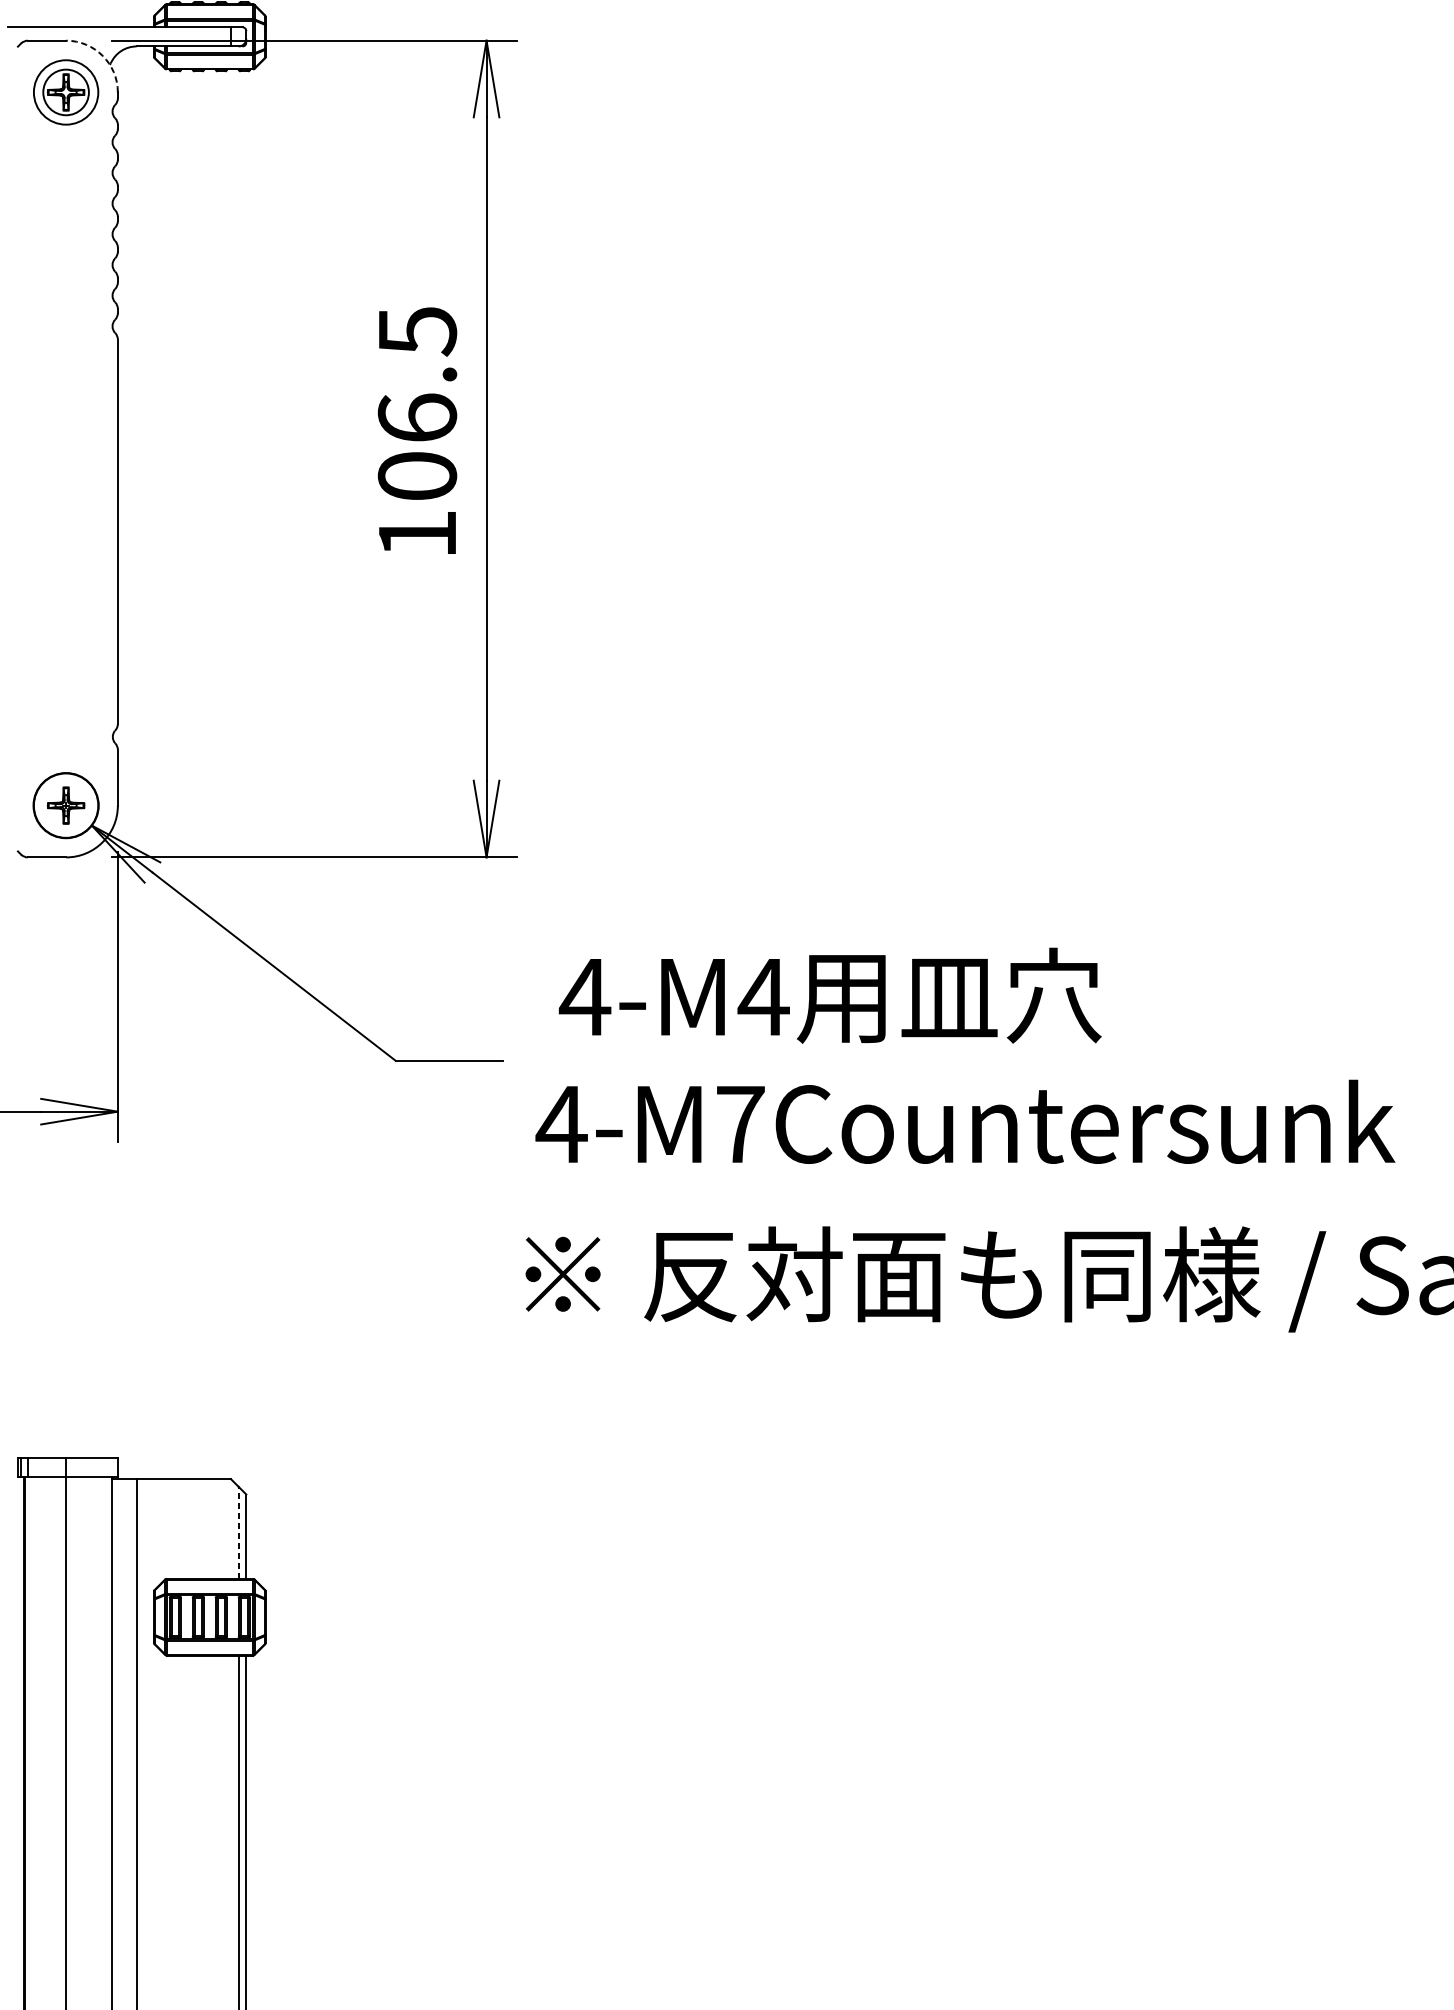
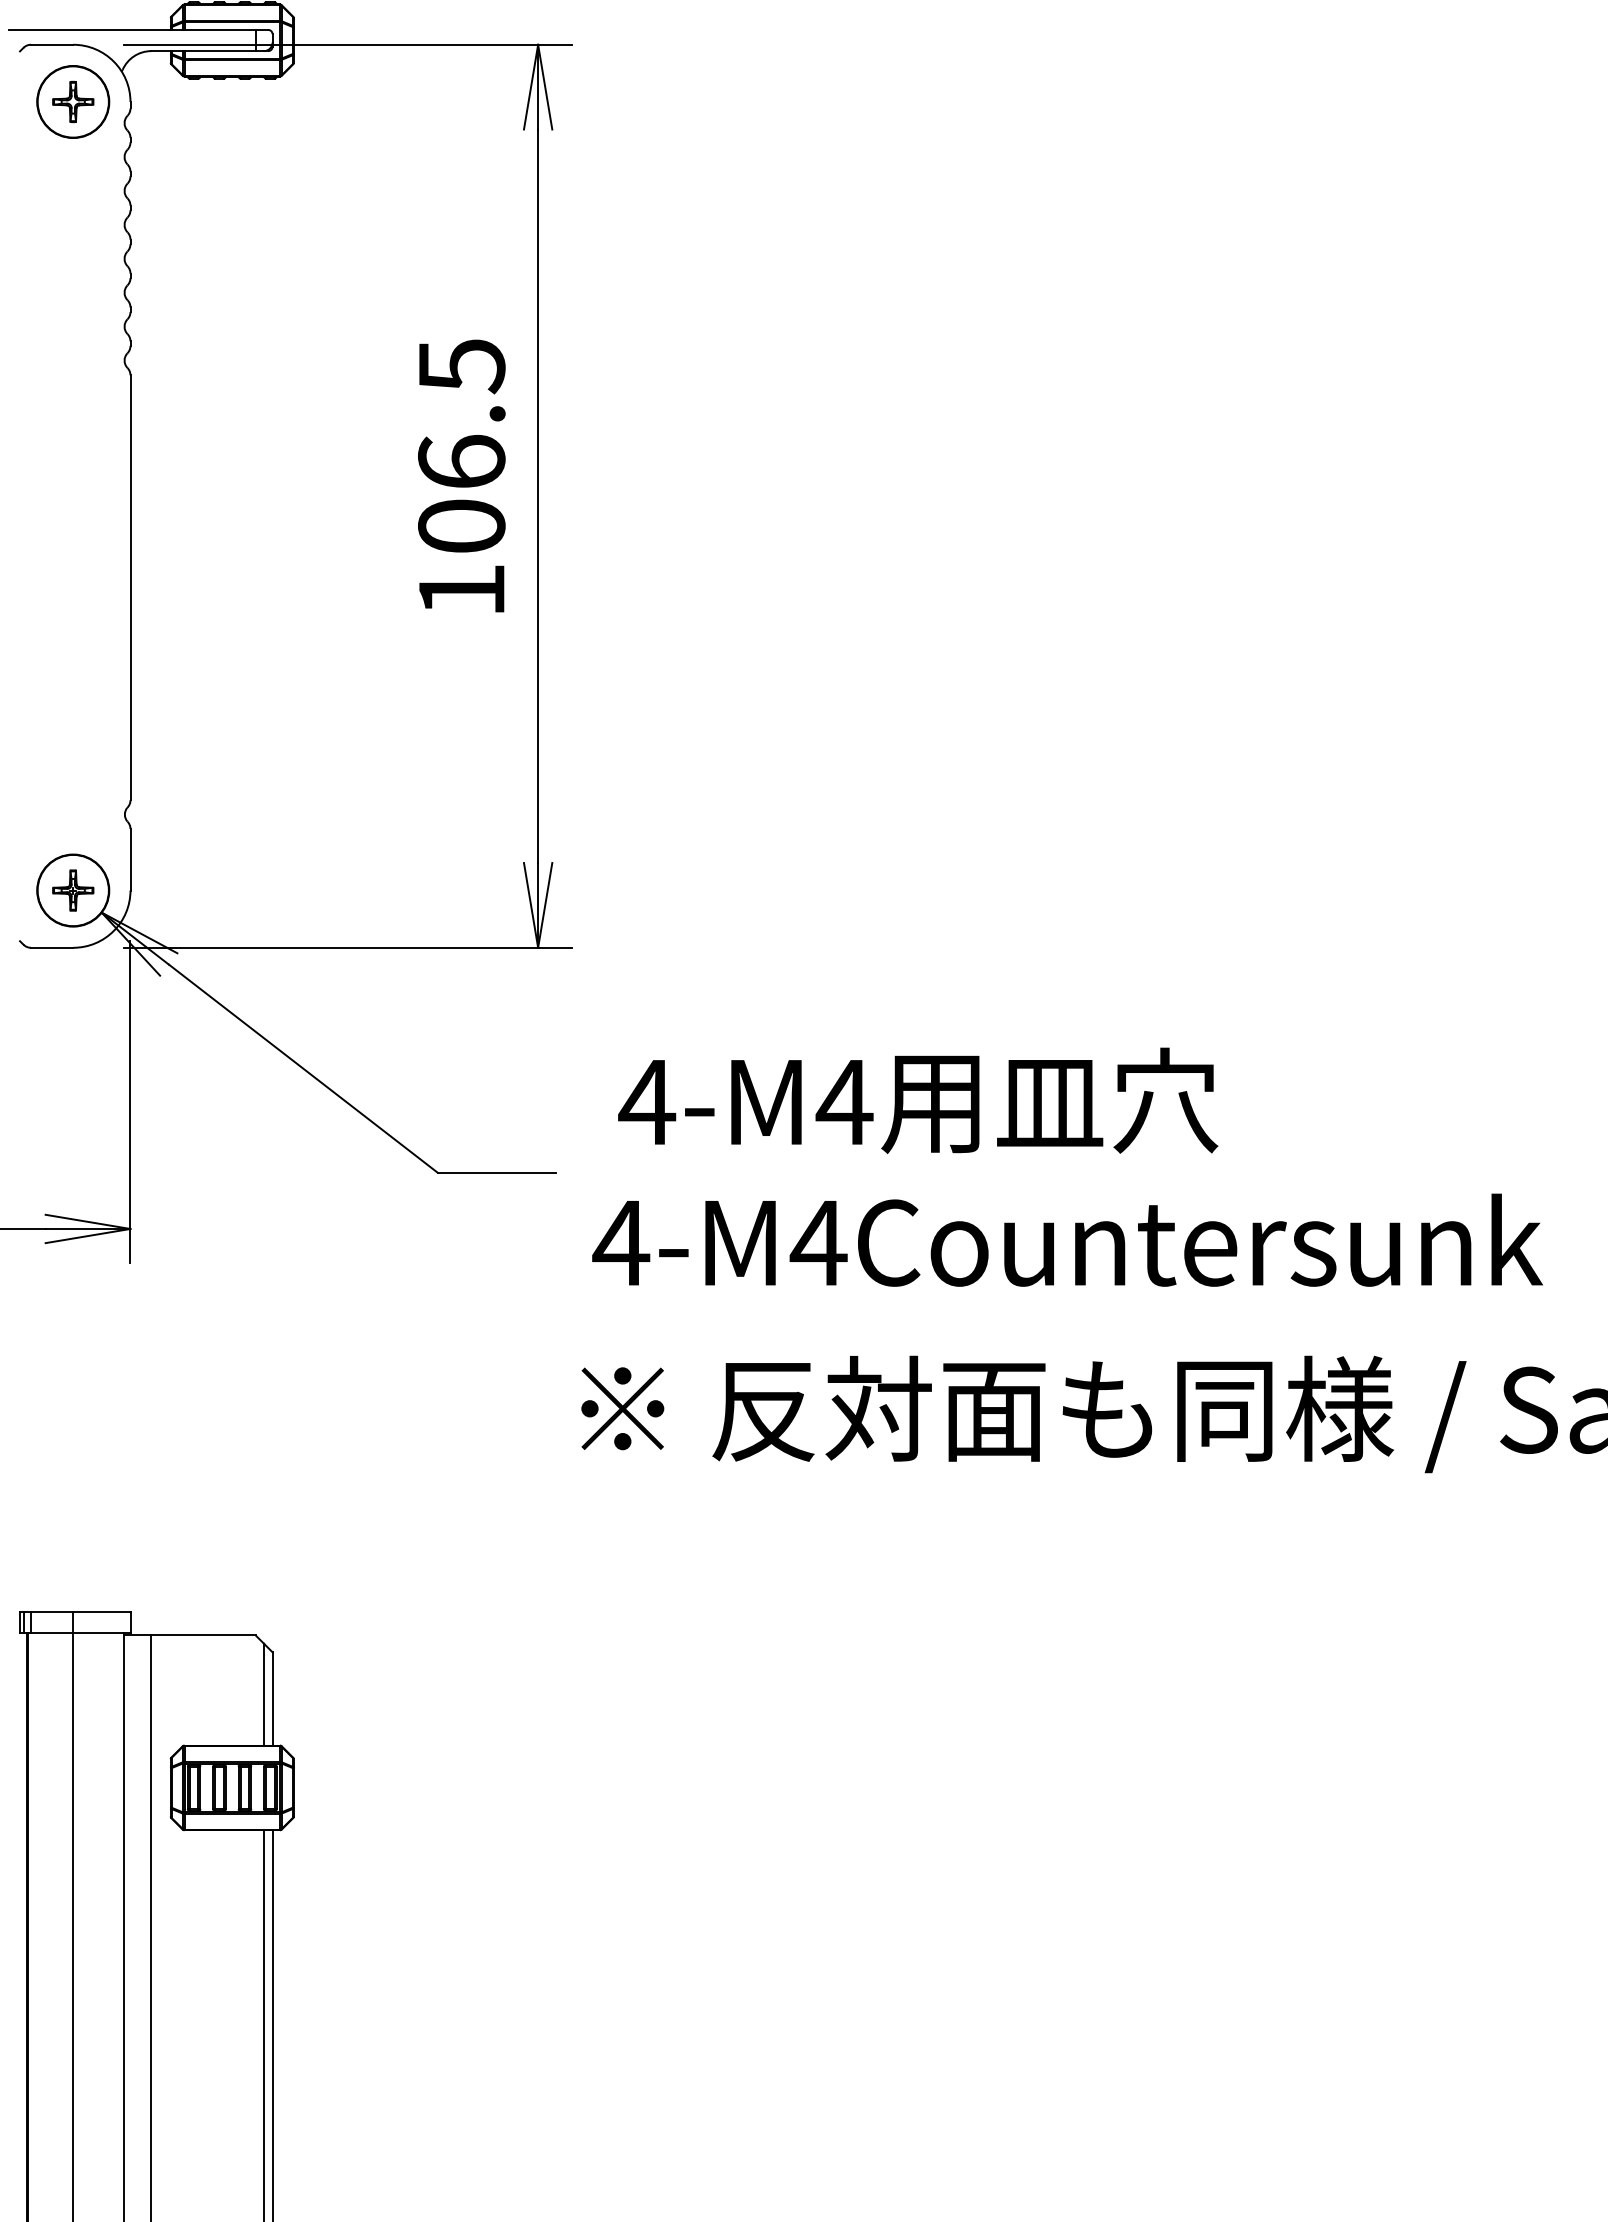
arc: (102, 55) -> (113, 61), dashed -> solid
circle: (66, 92) -> (73, 101), size x1.43
text: (740, 1124) -> (818, 1243), 4-M7Countersunk -> 4-M4Countersunk
line: (239, 1532) -> (264, 1694), dashed -> solid

